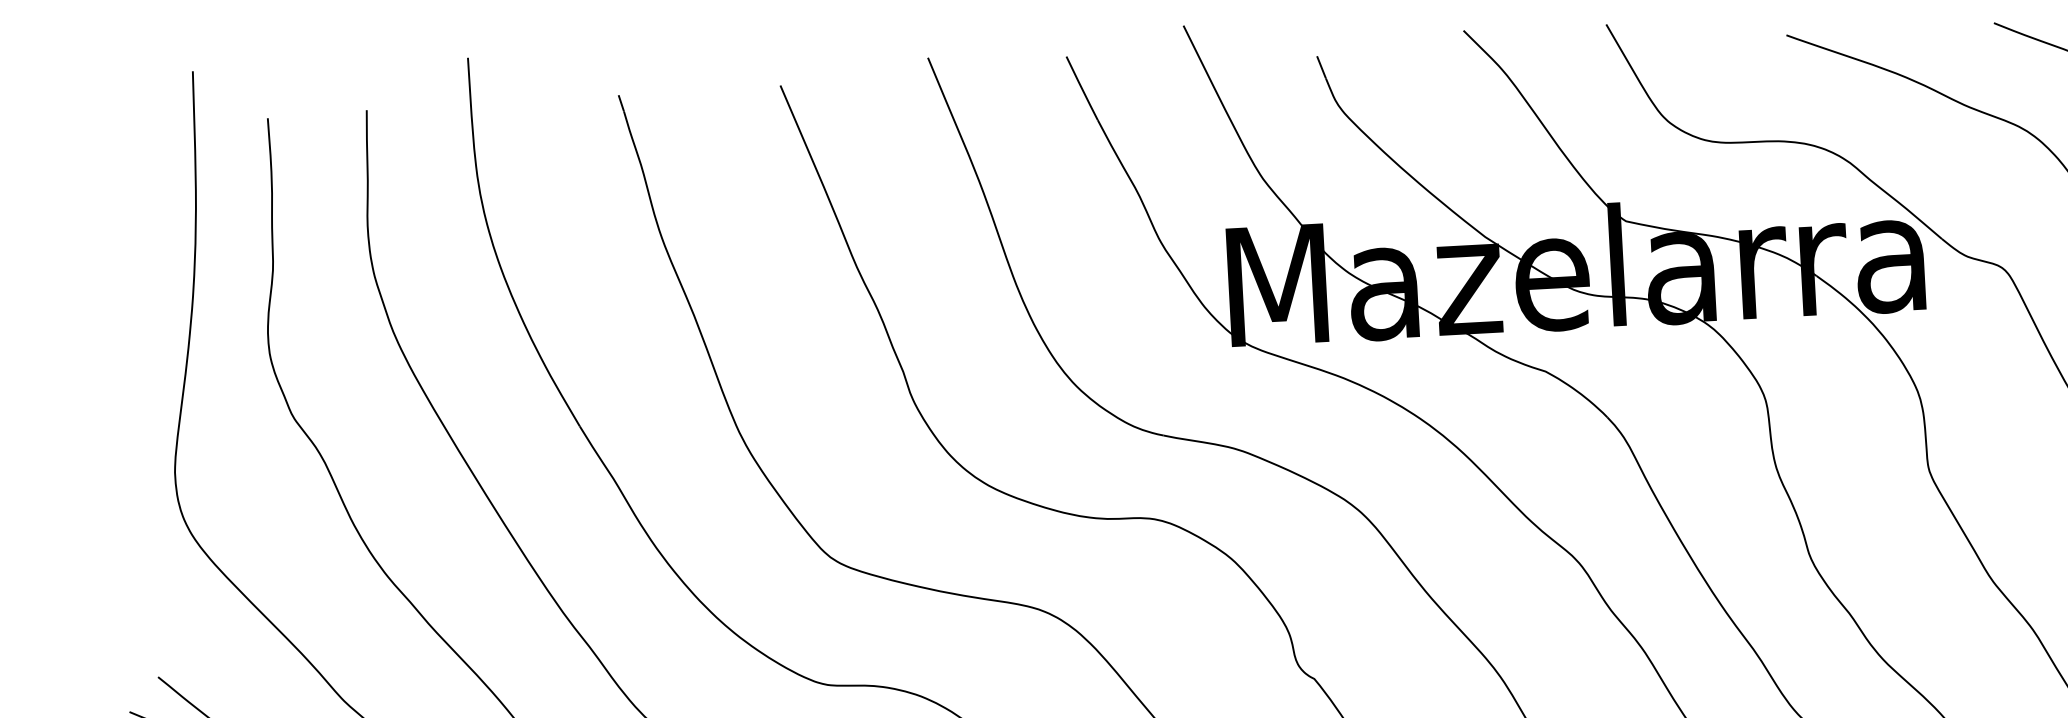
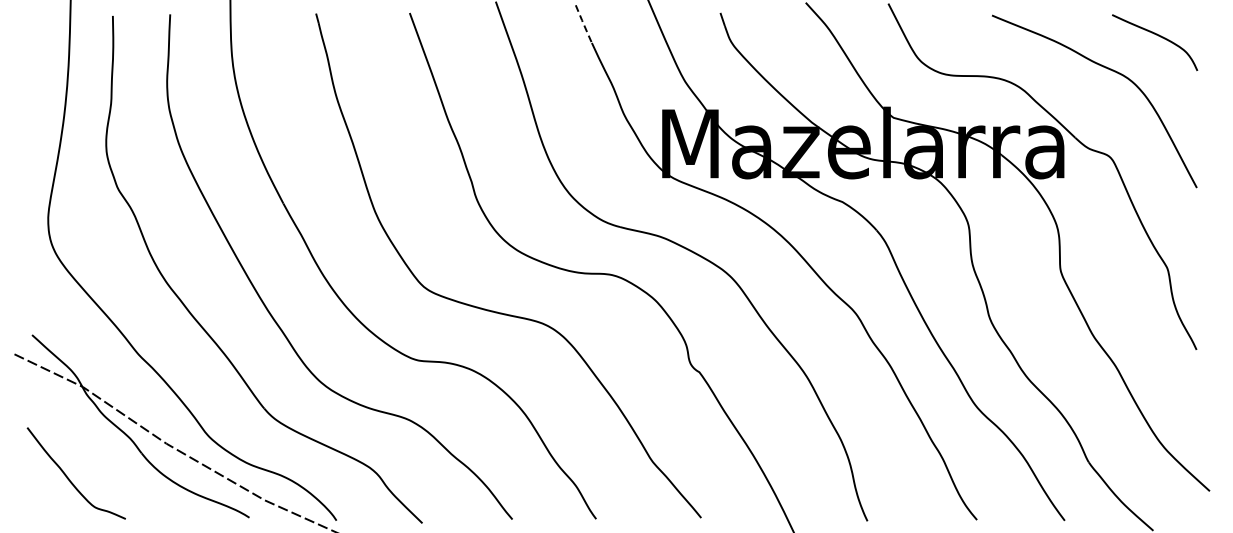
line: (1081, 89) -> (583, 24), solid -> dashed

